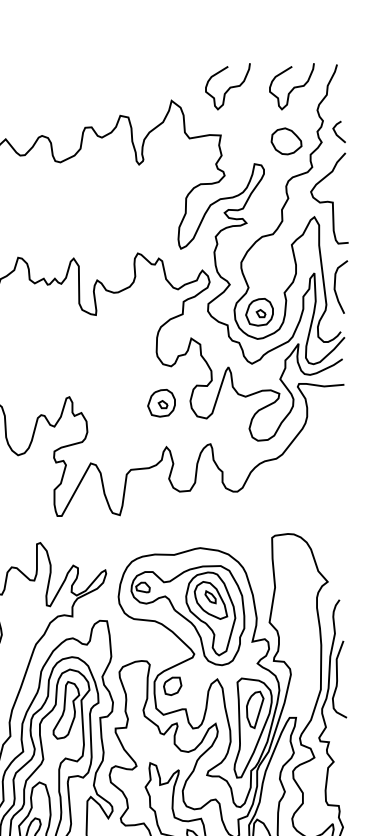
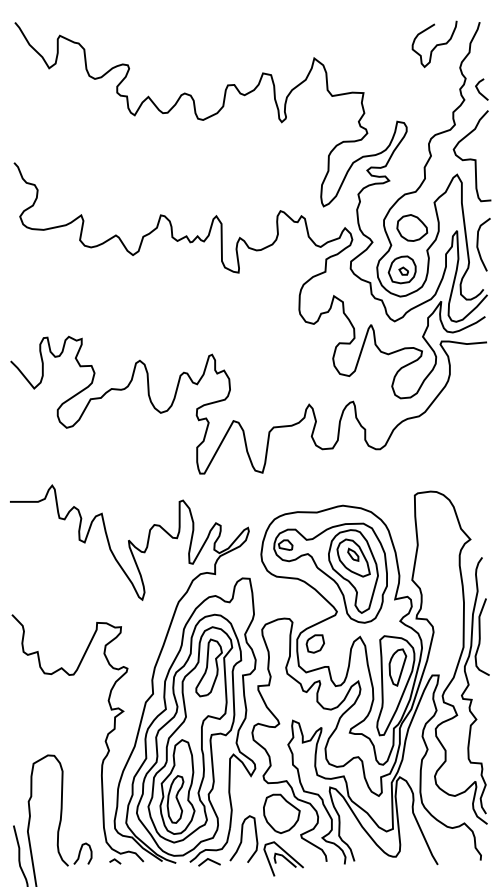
curve: (228, 87) -> (371, 45), removed
part: (286, 140) -> (412, 227), moved
part: (160, 402) -> (303, 360), removed

